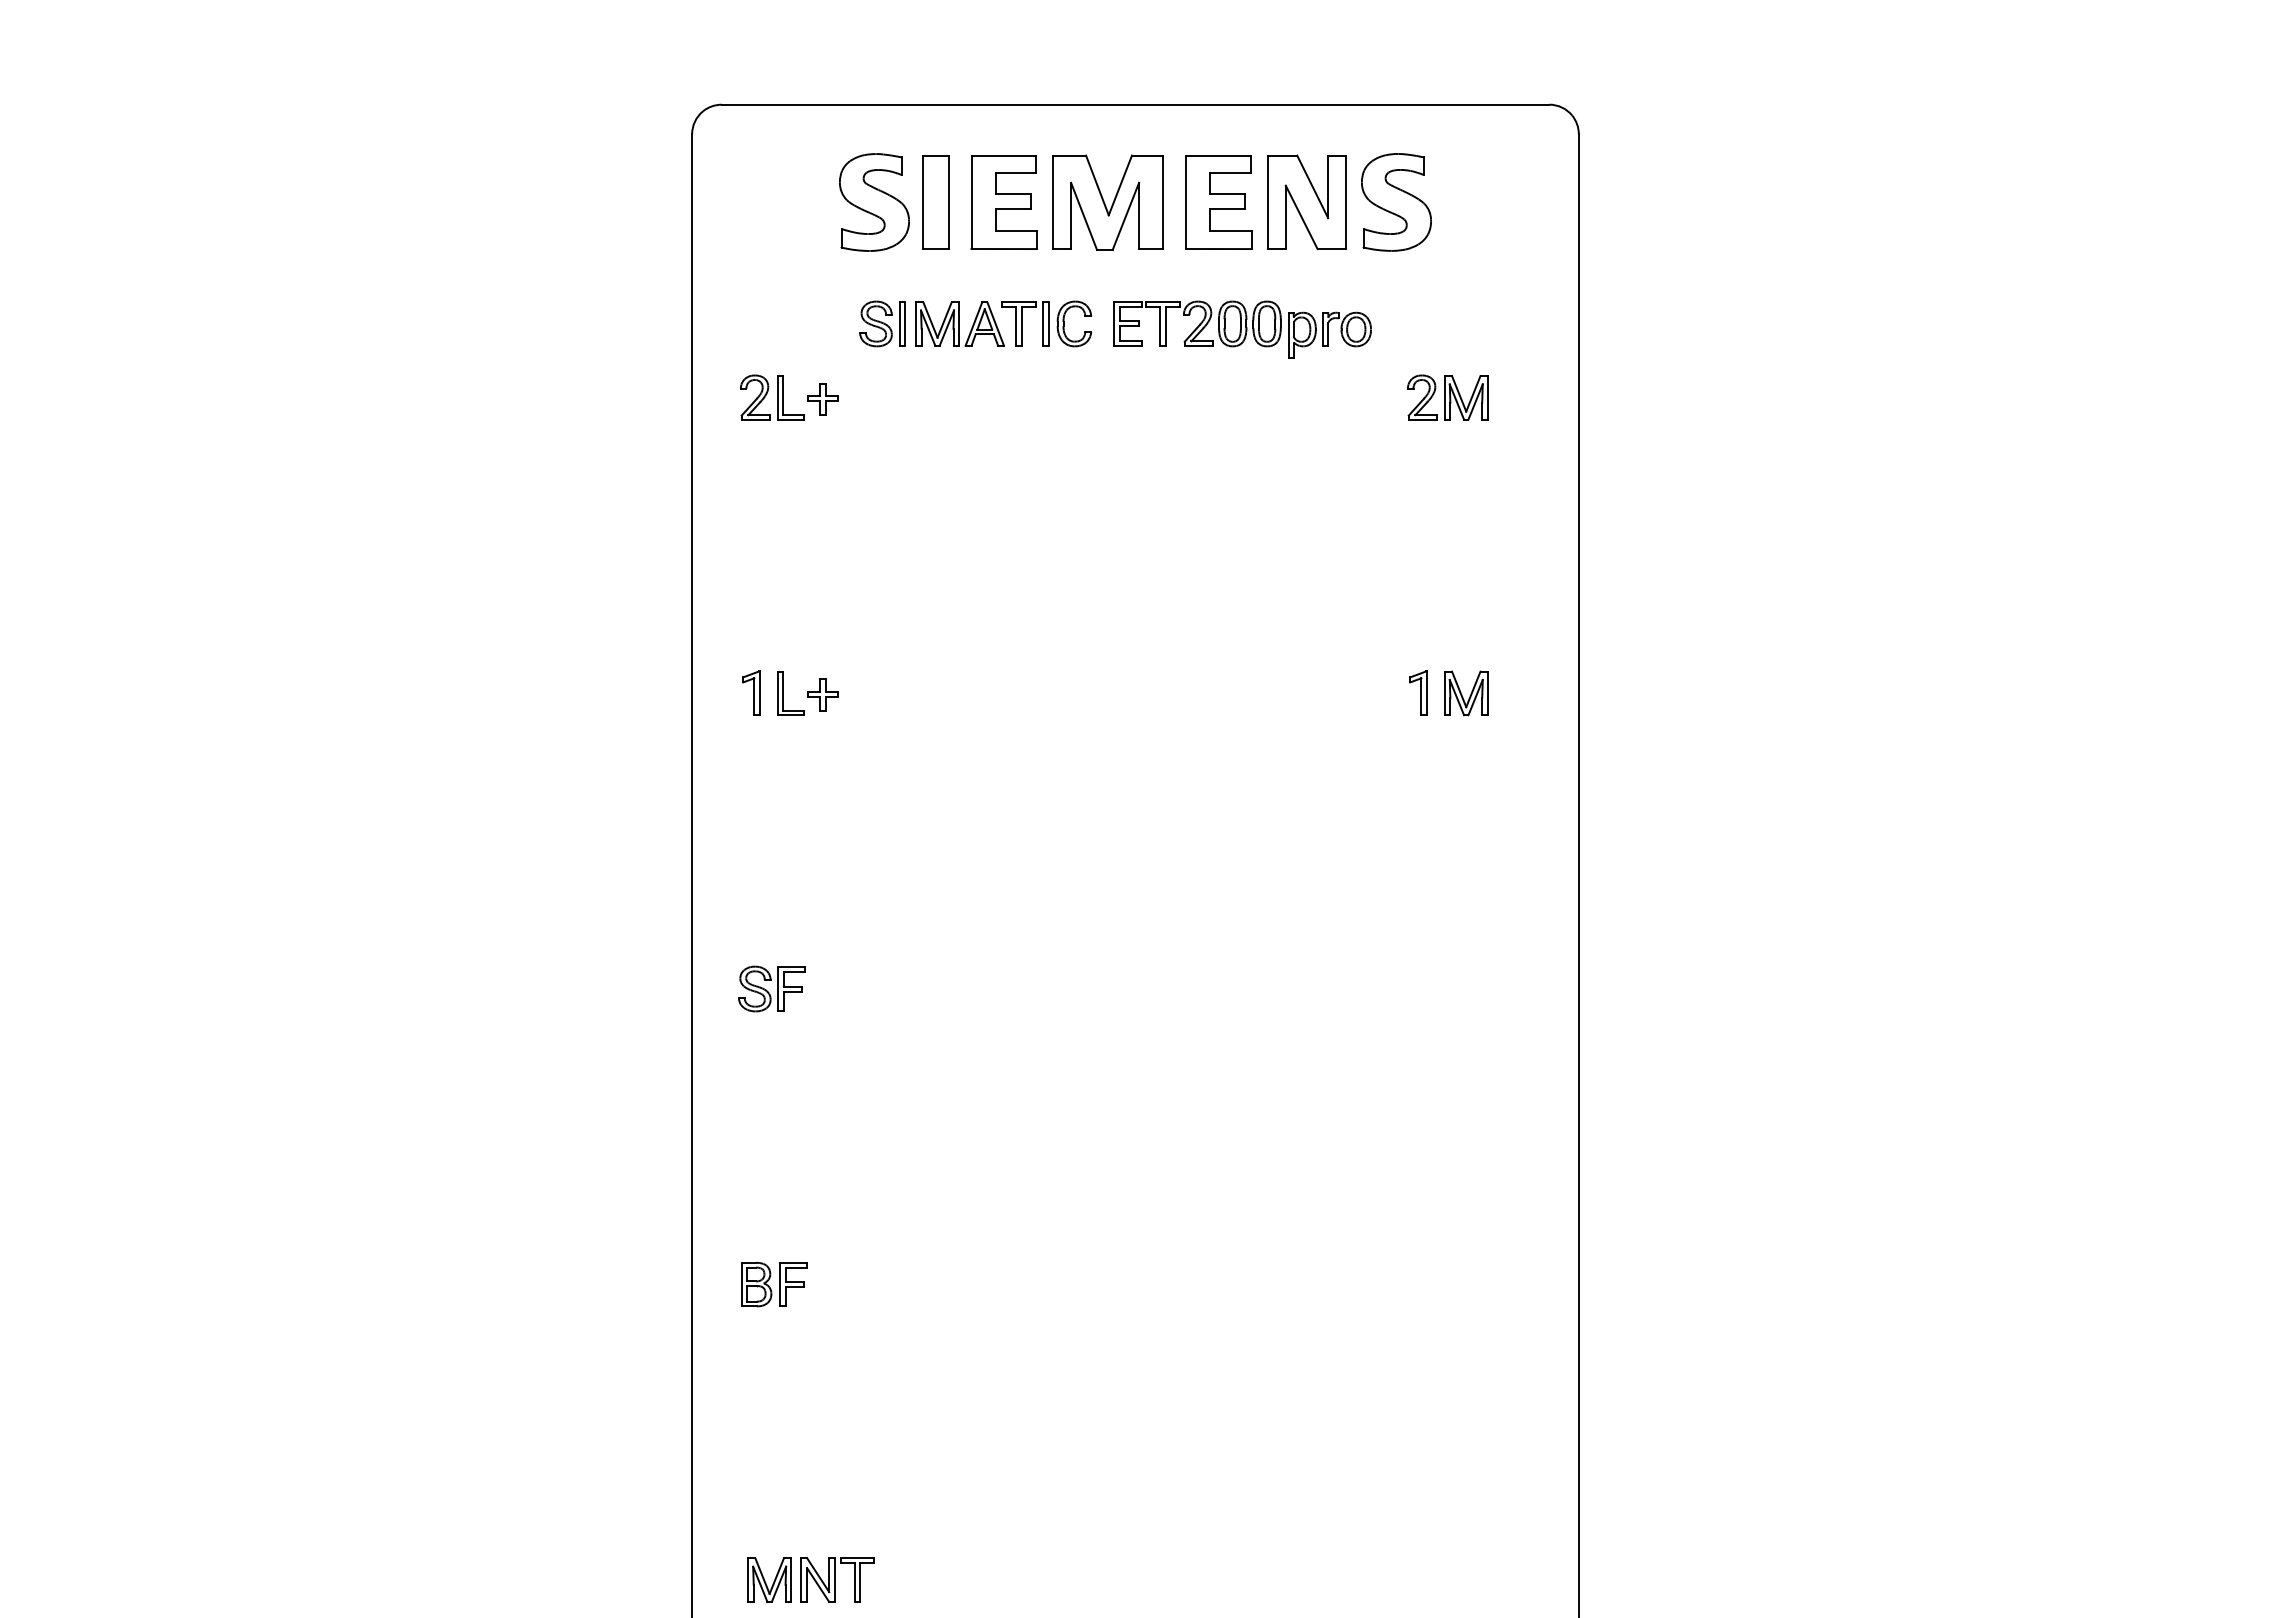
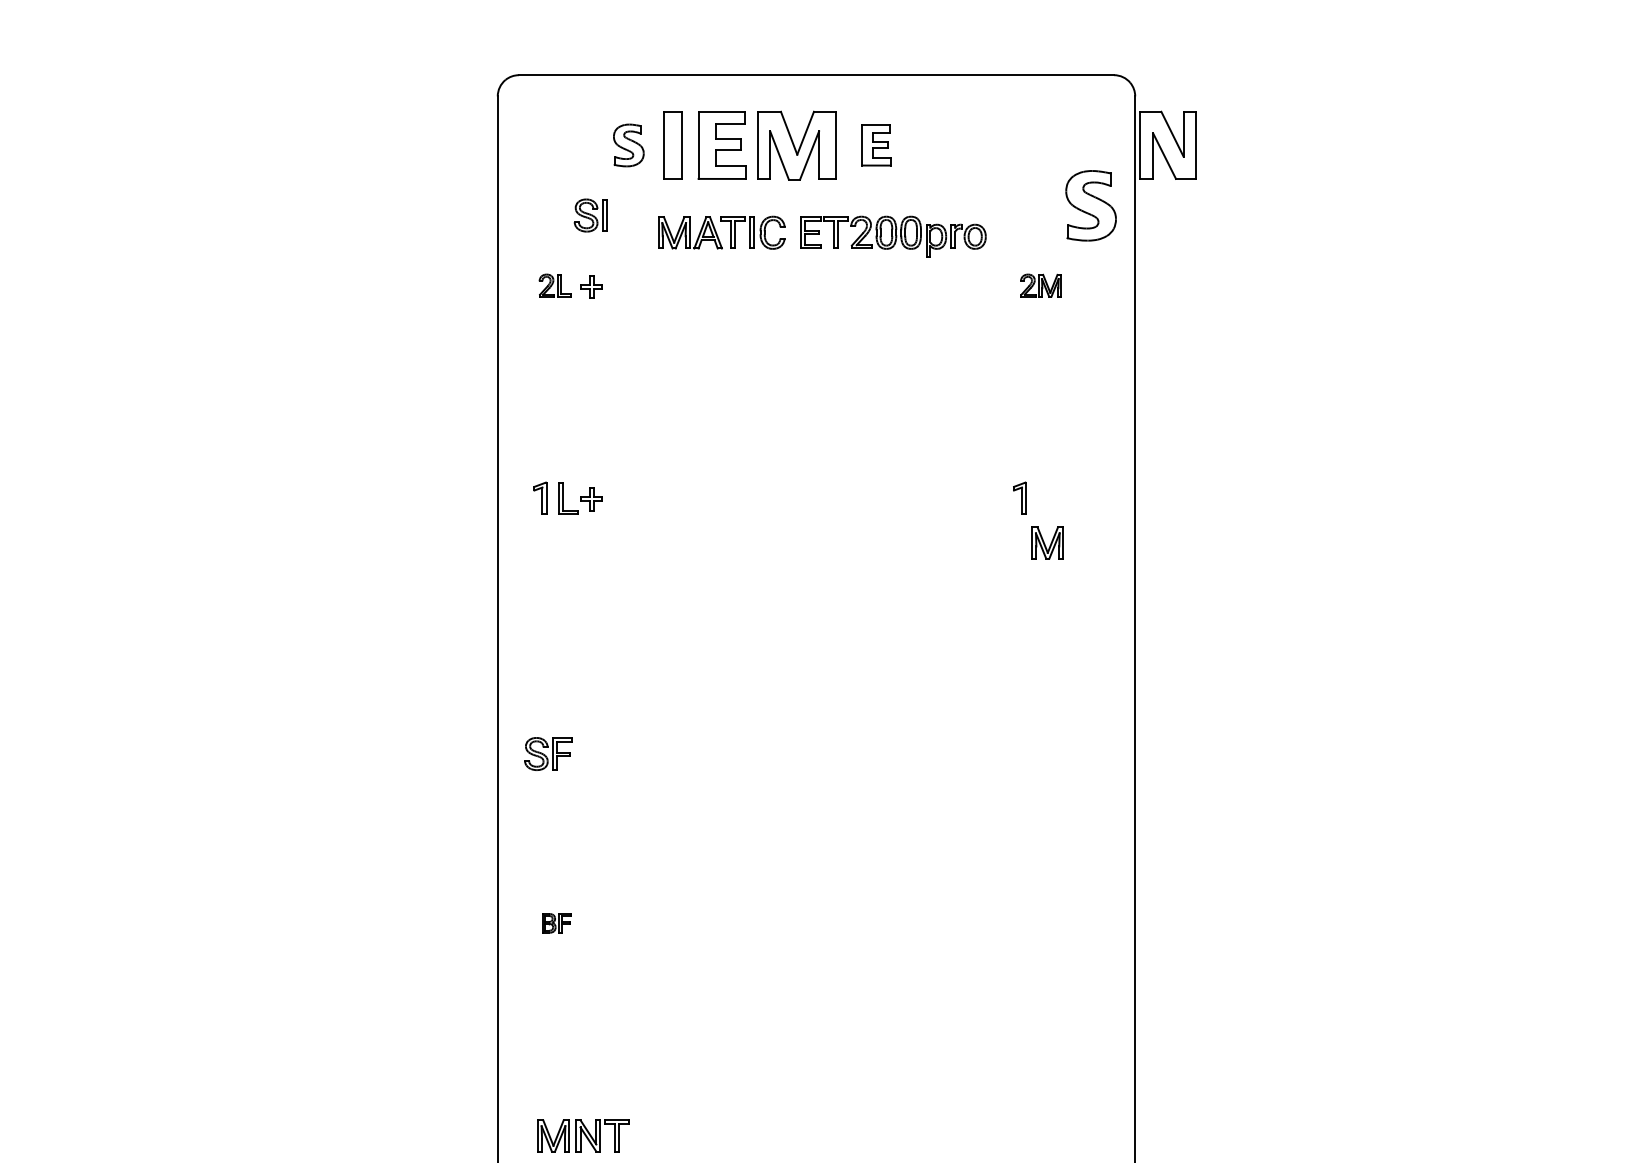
part: (1306, 201) -> (1168, 144), moved
part: (874, 202) -> (628, 145), size x0.6
part: (1218, 202) -> (876, 145), size x0.6
part: (1396, 202) -> (1091, 205), moved
part: (882, 323) -> (590, 215), moved
part: (772, 397) -> (555, 285), size x0.7
part: (1447, 397) -> (1040, 285), size x0.7
part: (1466, 693) -> (1047, 543), moved
part: (771, 988) -> (548, 753), moved
part: (774, 1284) -> (556, 923), size x0.6

